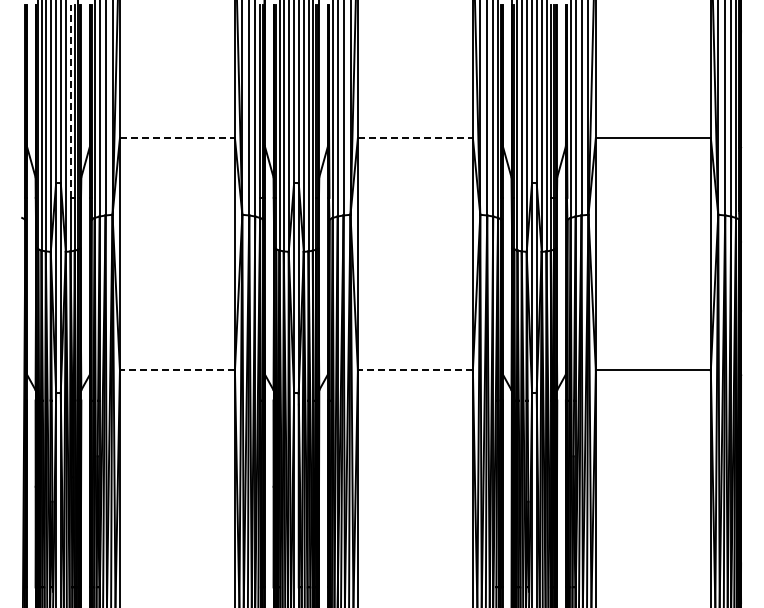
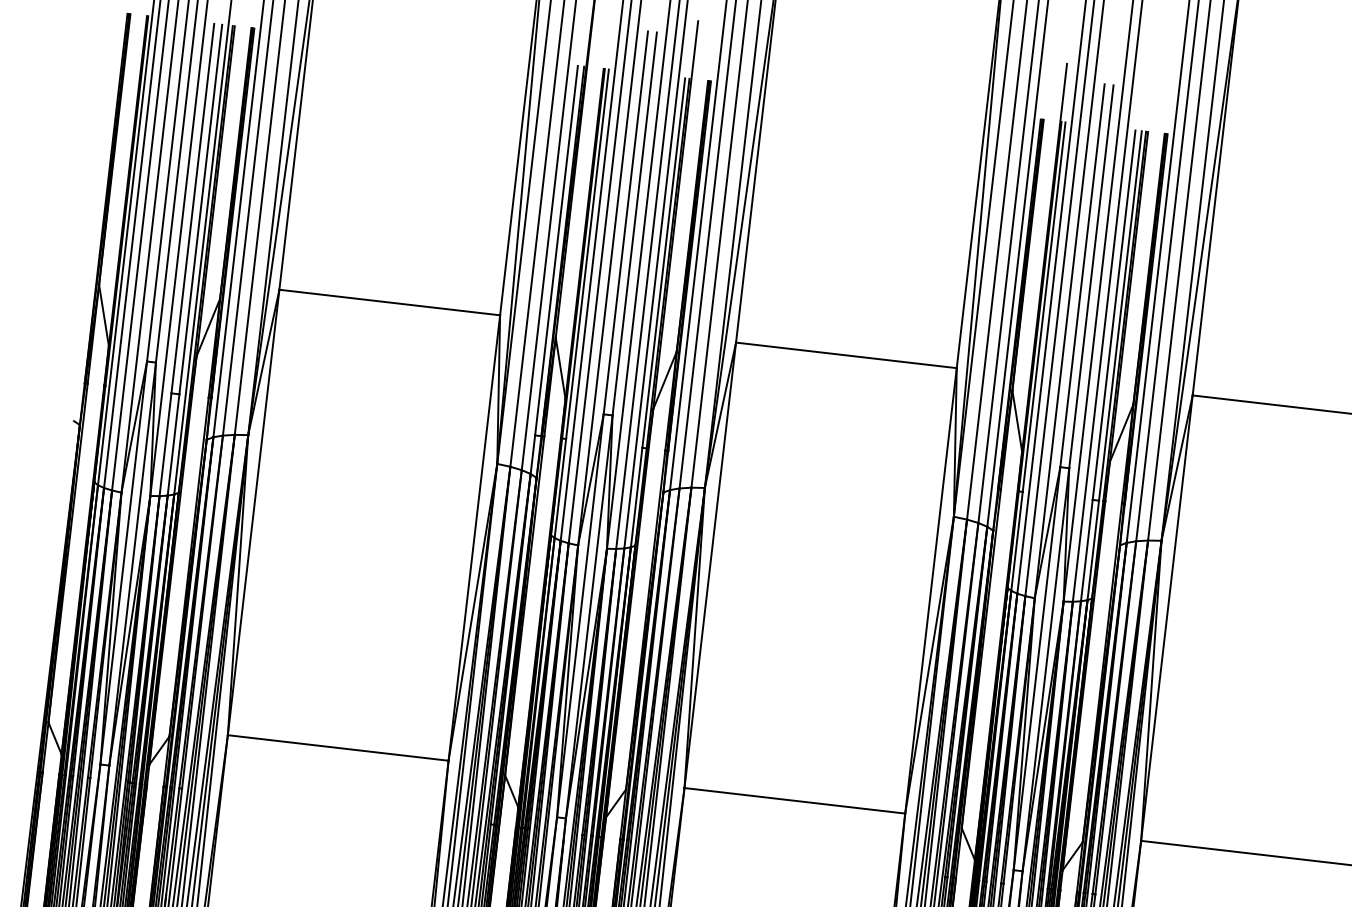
line: (70, 101) -> (192, 208), dashed -> solid
line: (177, 138) -> (389, 303), dashed -> solid
line: (415, 138) -> (846, 355), dashed -> solid
line: (177, 370) -> (338, 748), dashed -> solid
line: (415, 370) -> (795, 801), dashed -> solid

